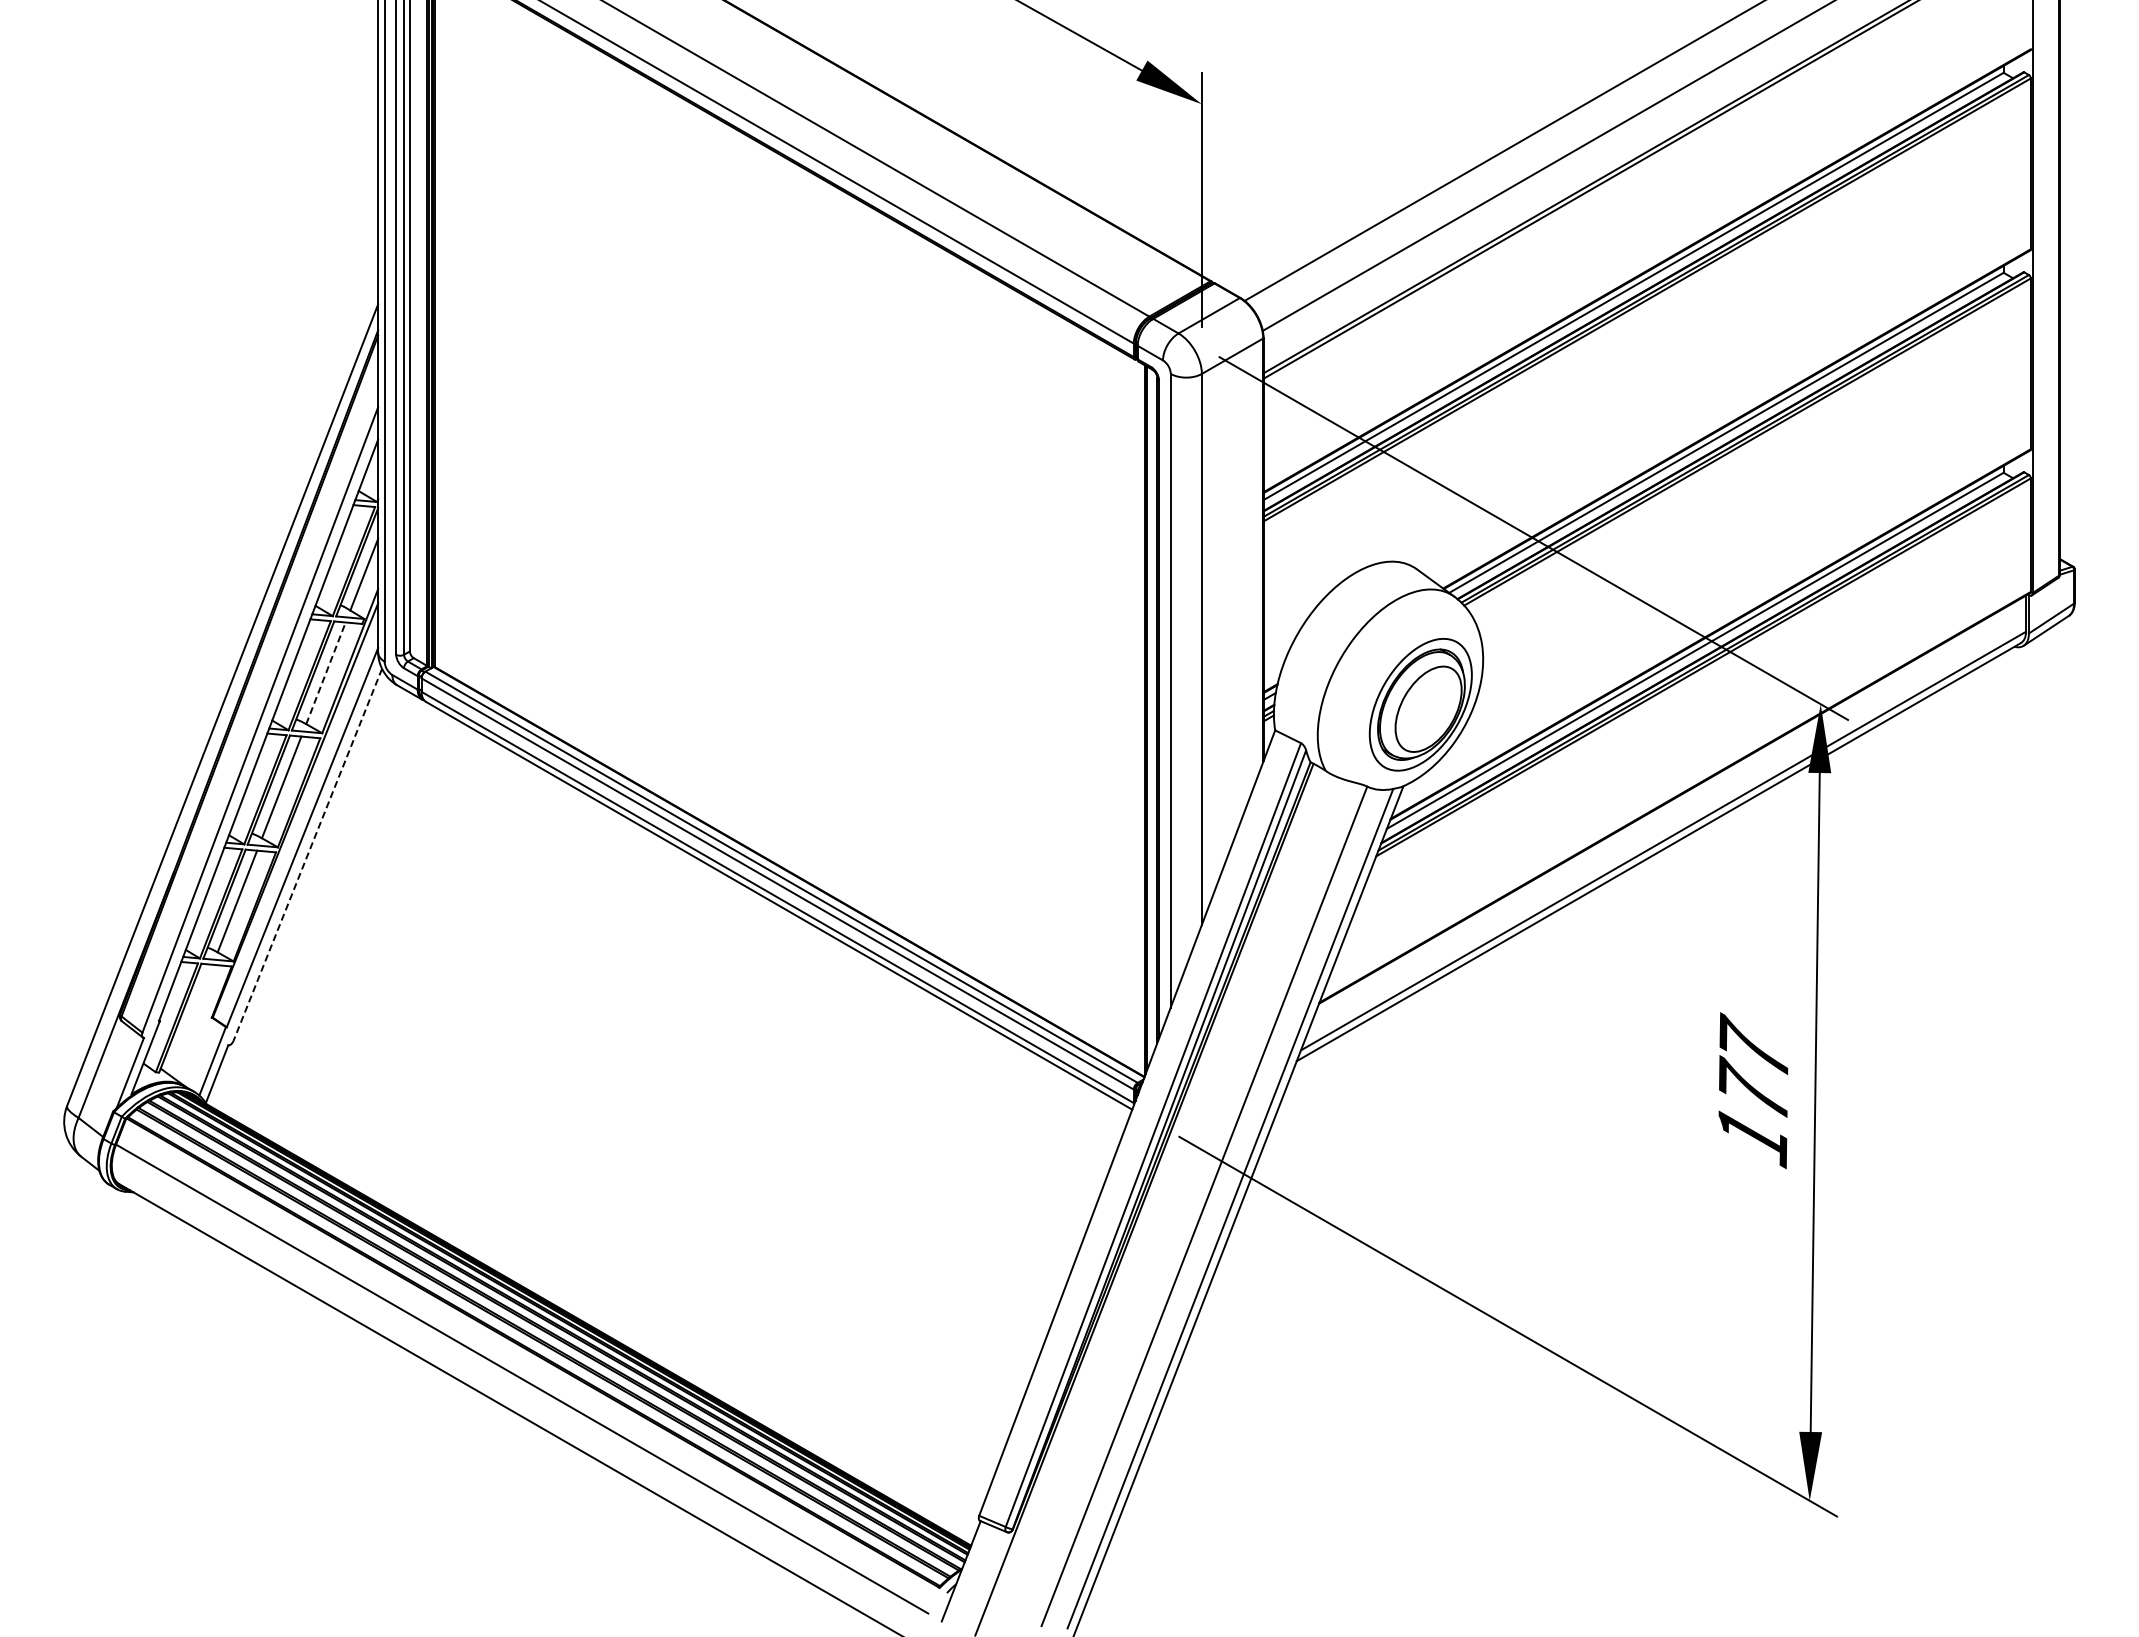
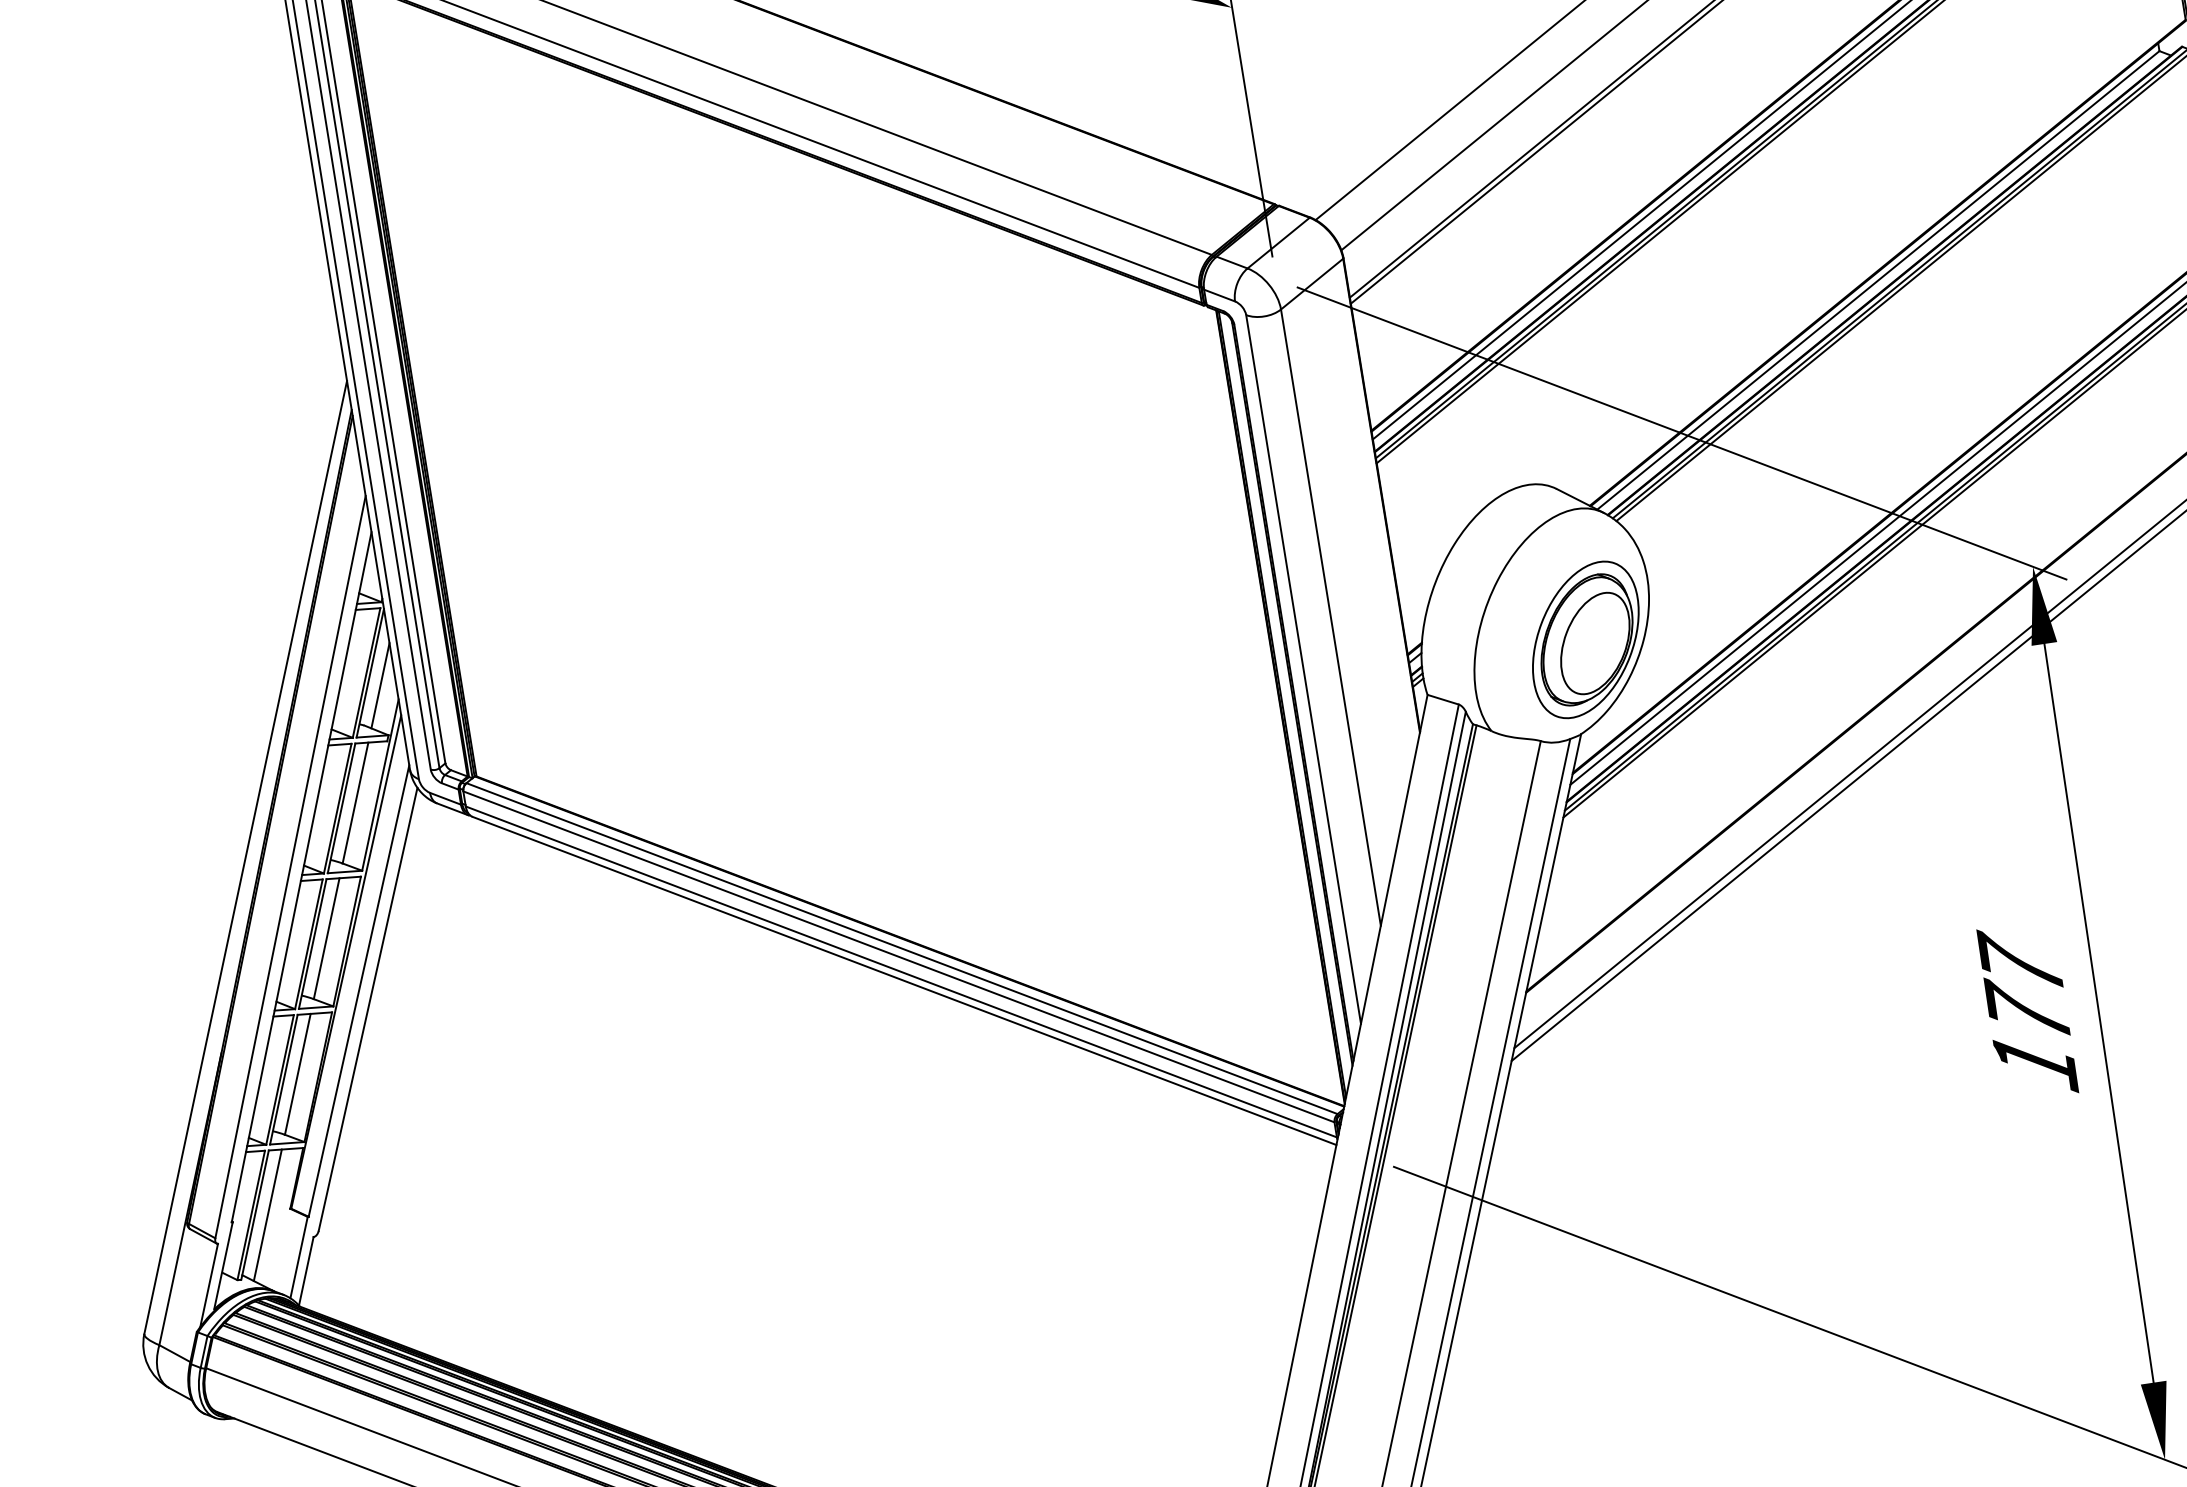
line: (325, 673) -> (355, 803), dashed -> solid
line: (307, 855) -> (367, 1010), dashed -> solid
line: (190, 1019) -> (266, 1214), added

